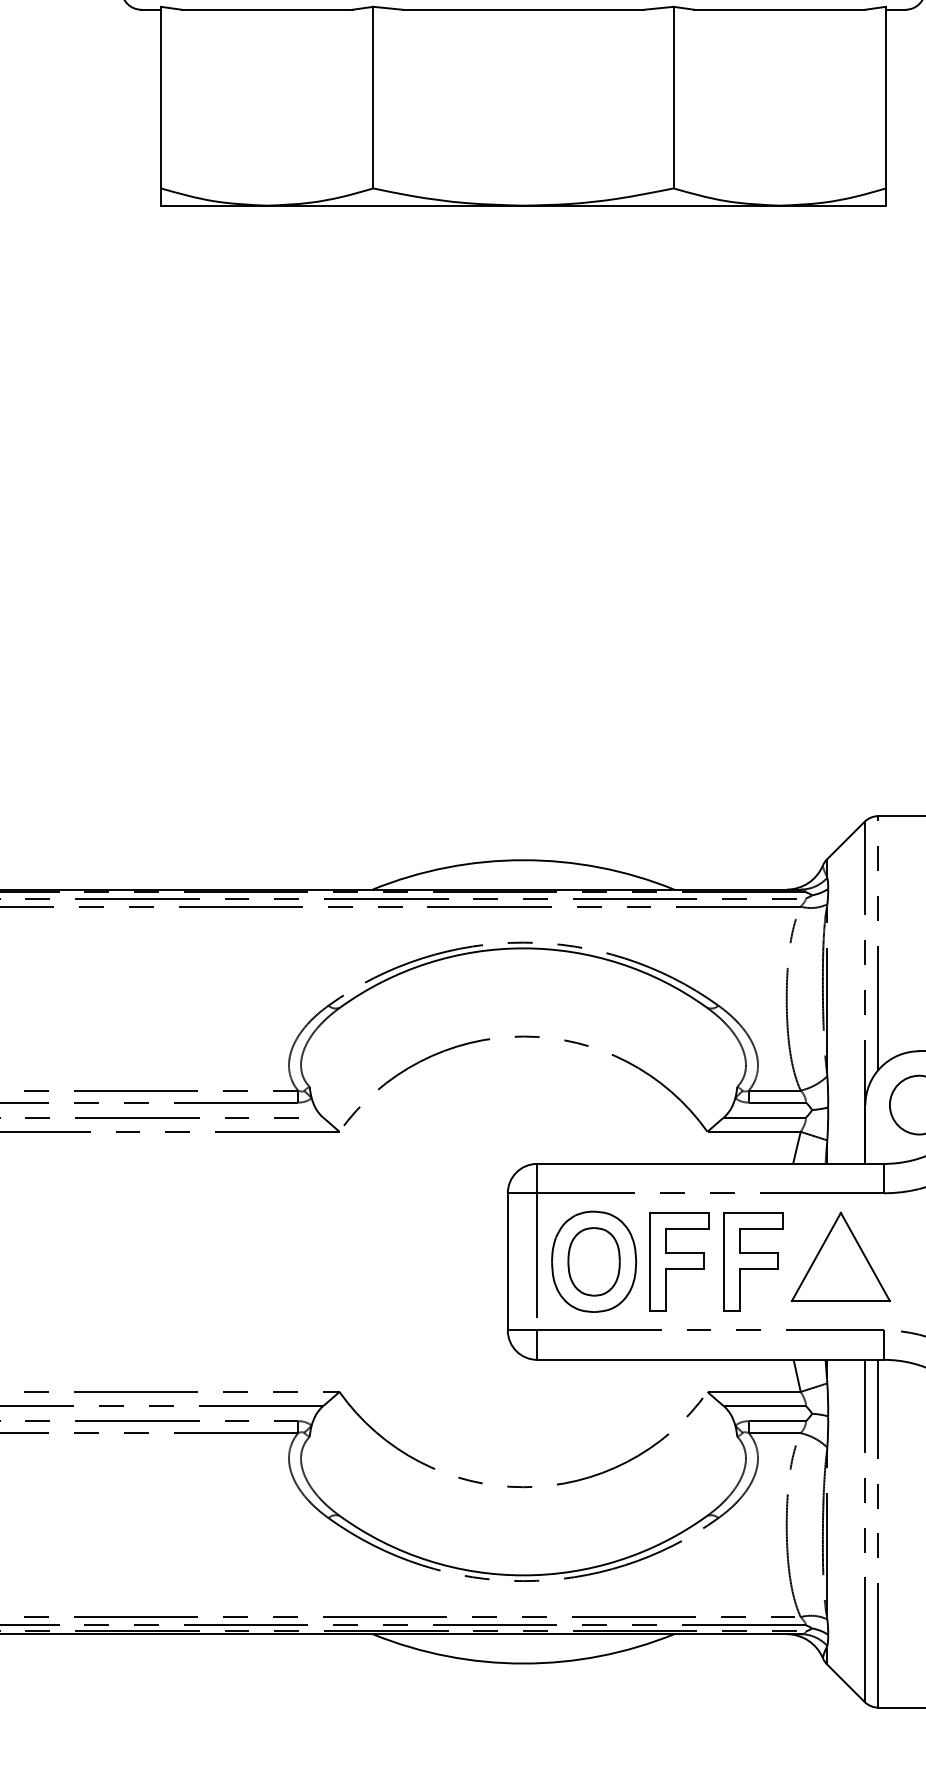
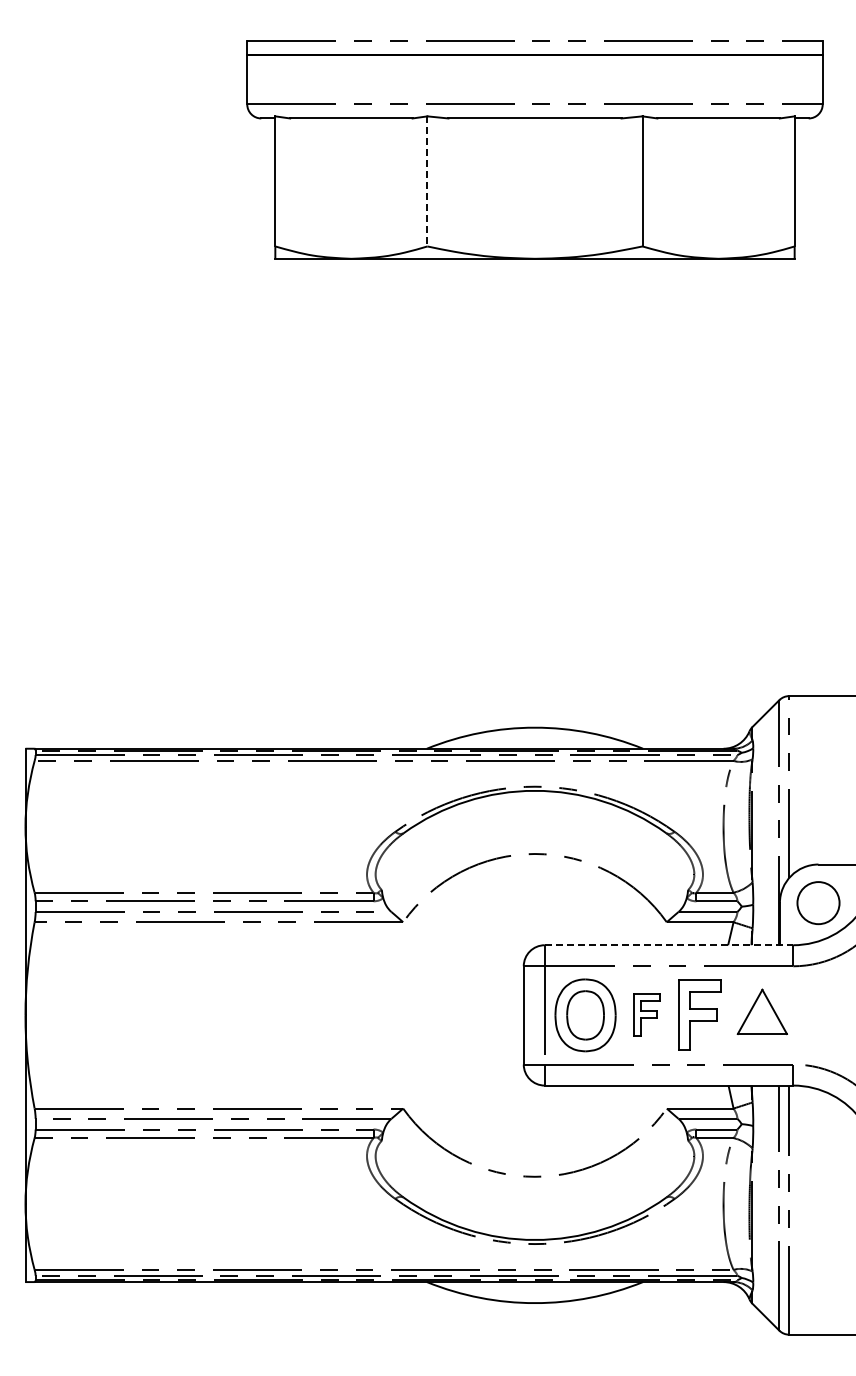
line: (373, 97) -> (427, 181), solid -> dashed
line: (711, 1164) -> (669, 945), solid -> dashed
part: (841, 1256) -> (762, 1011), size x0.7
part: (679, 1260) -> (646, 1014), size x0.6

